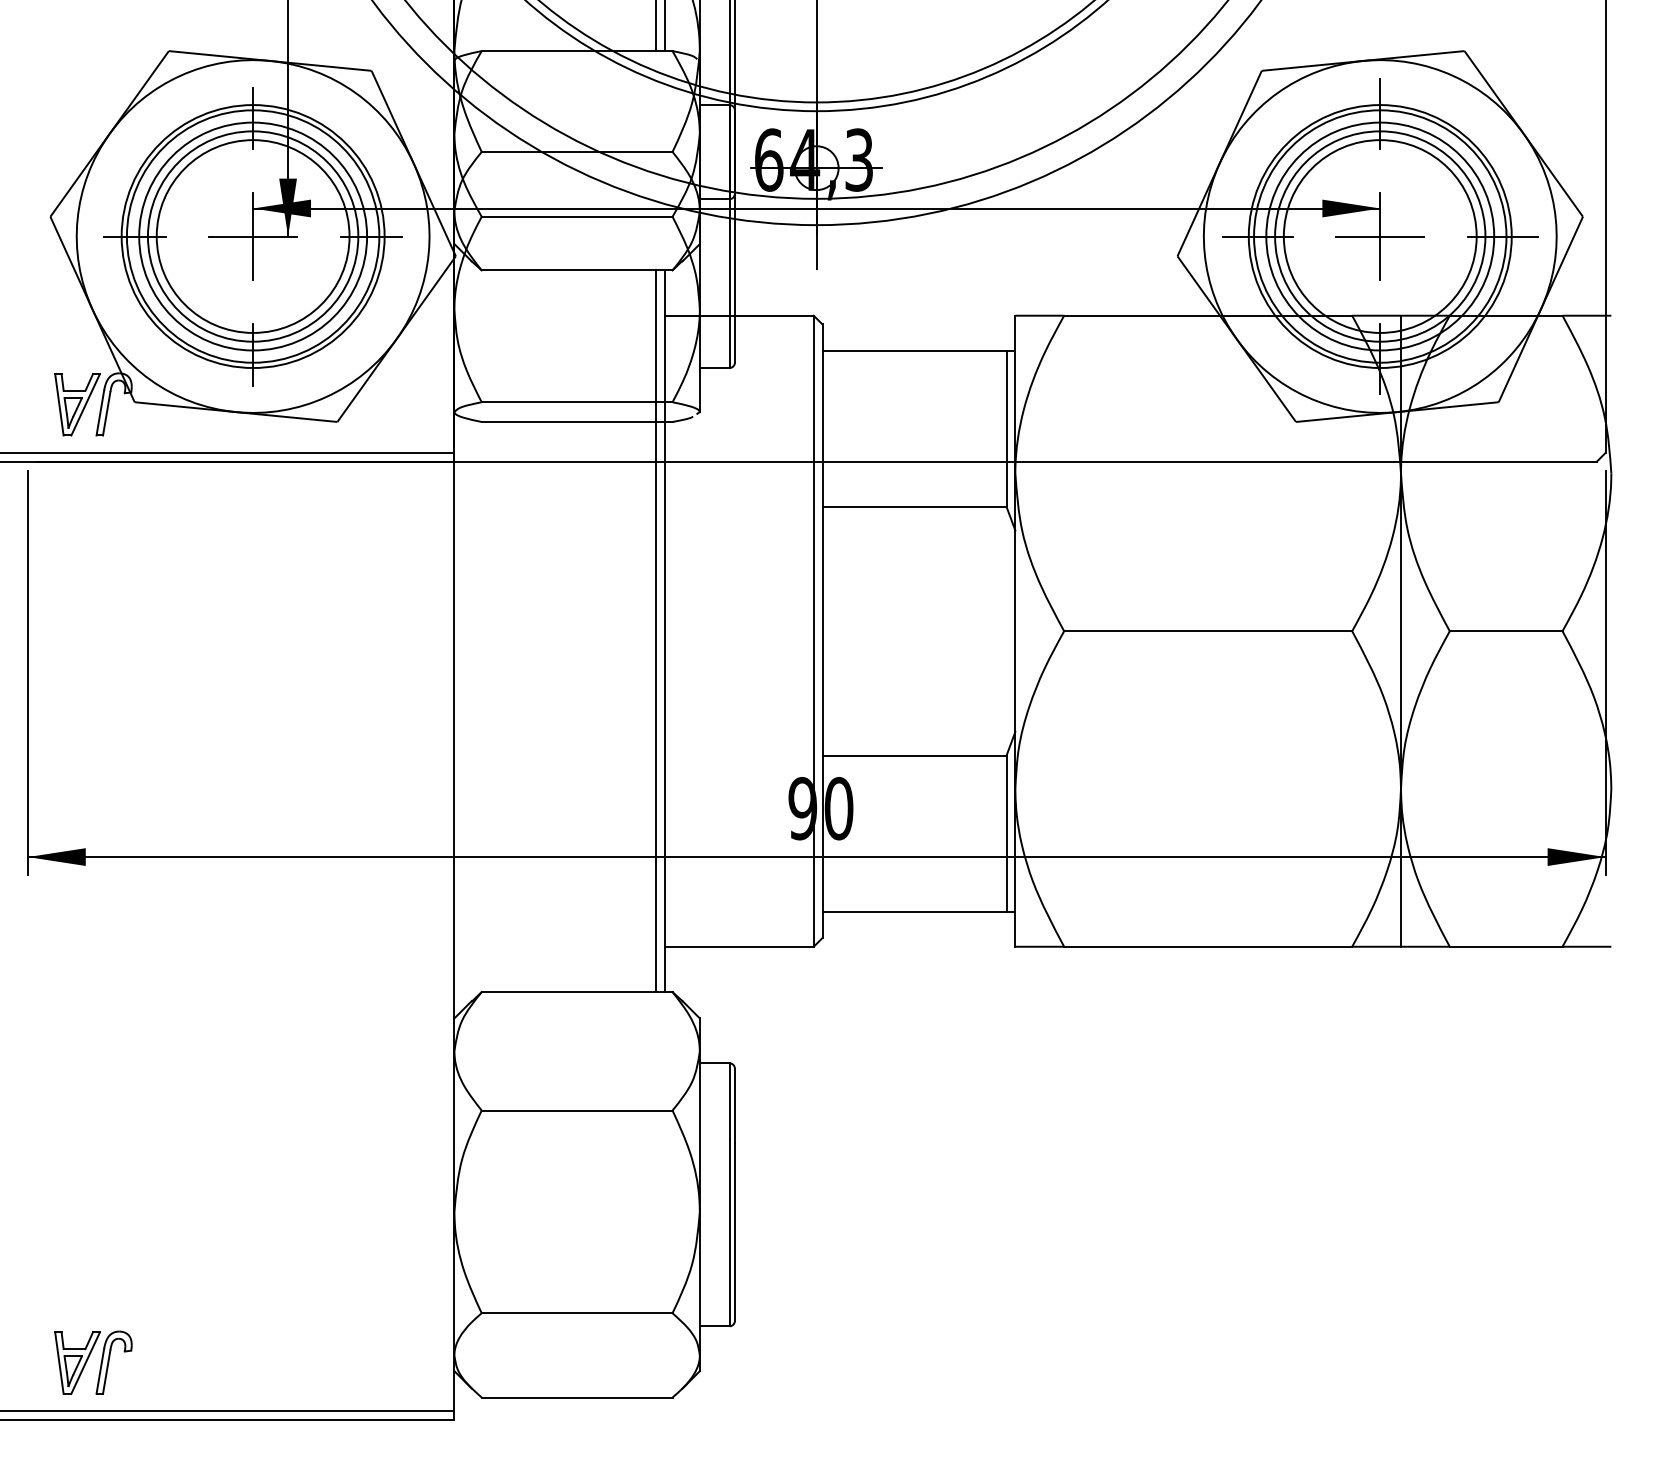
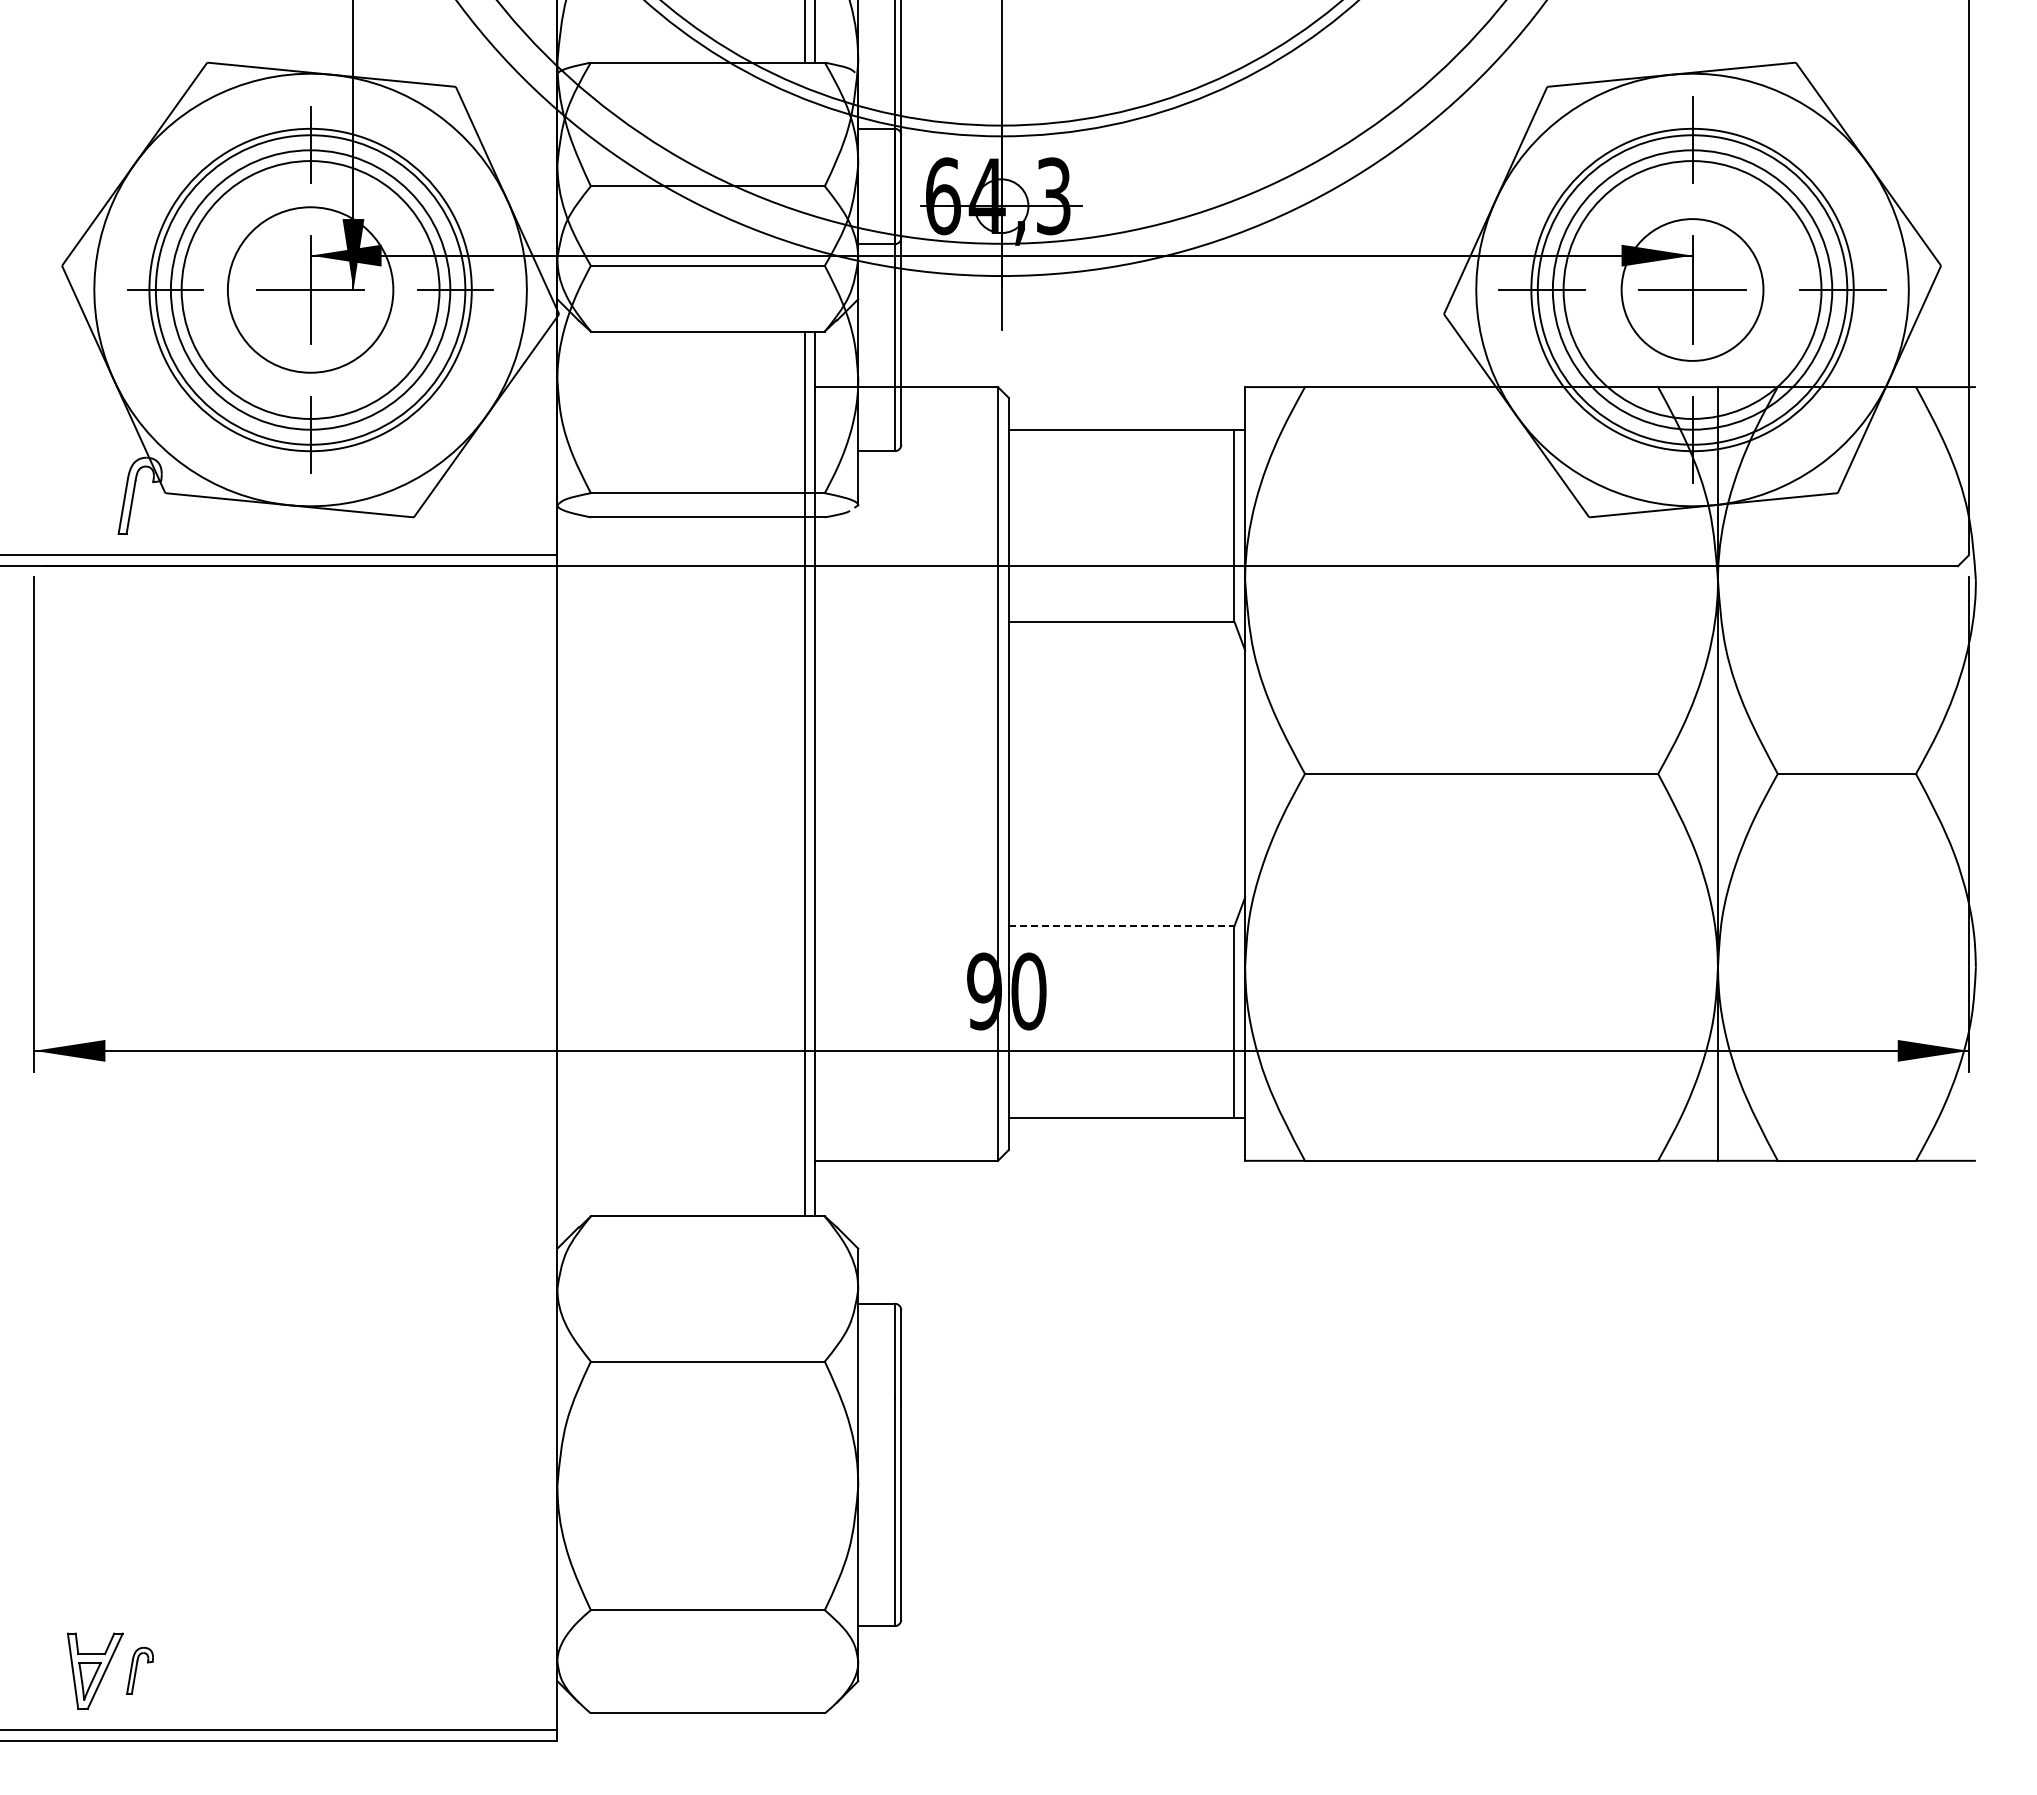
circle: (253, 236) -> (310, 289), size x0.7
circle: (1380, 236) -> (1692, 289), size x0.6
part: (77, 404) -> (95, 495), removed
line: (914, 755) -> (1121, 926), solid -> dashed
part: (113, 1362) -> (139, 1670), size x0.6

